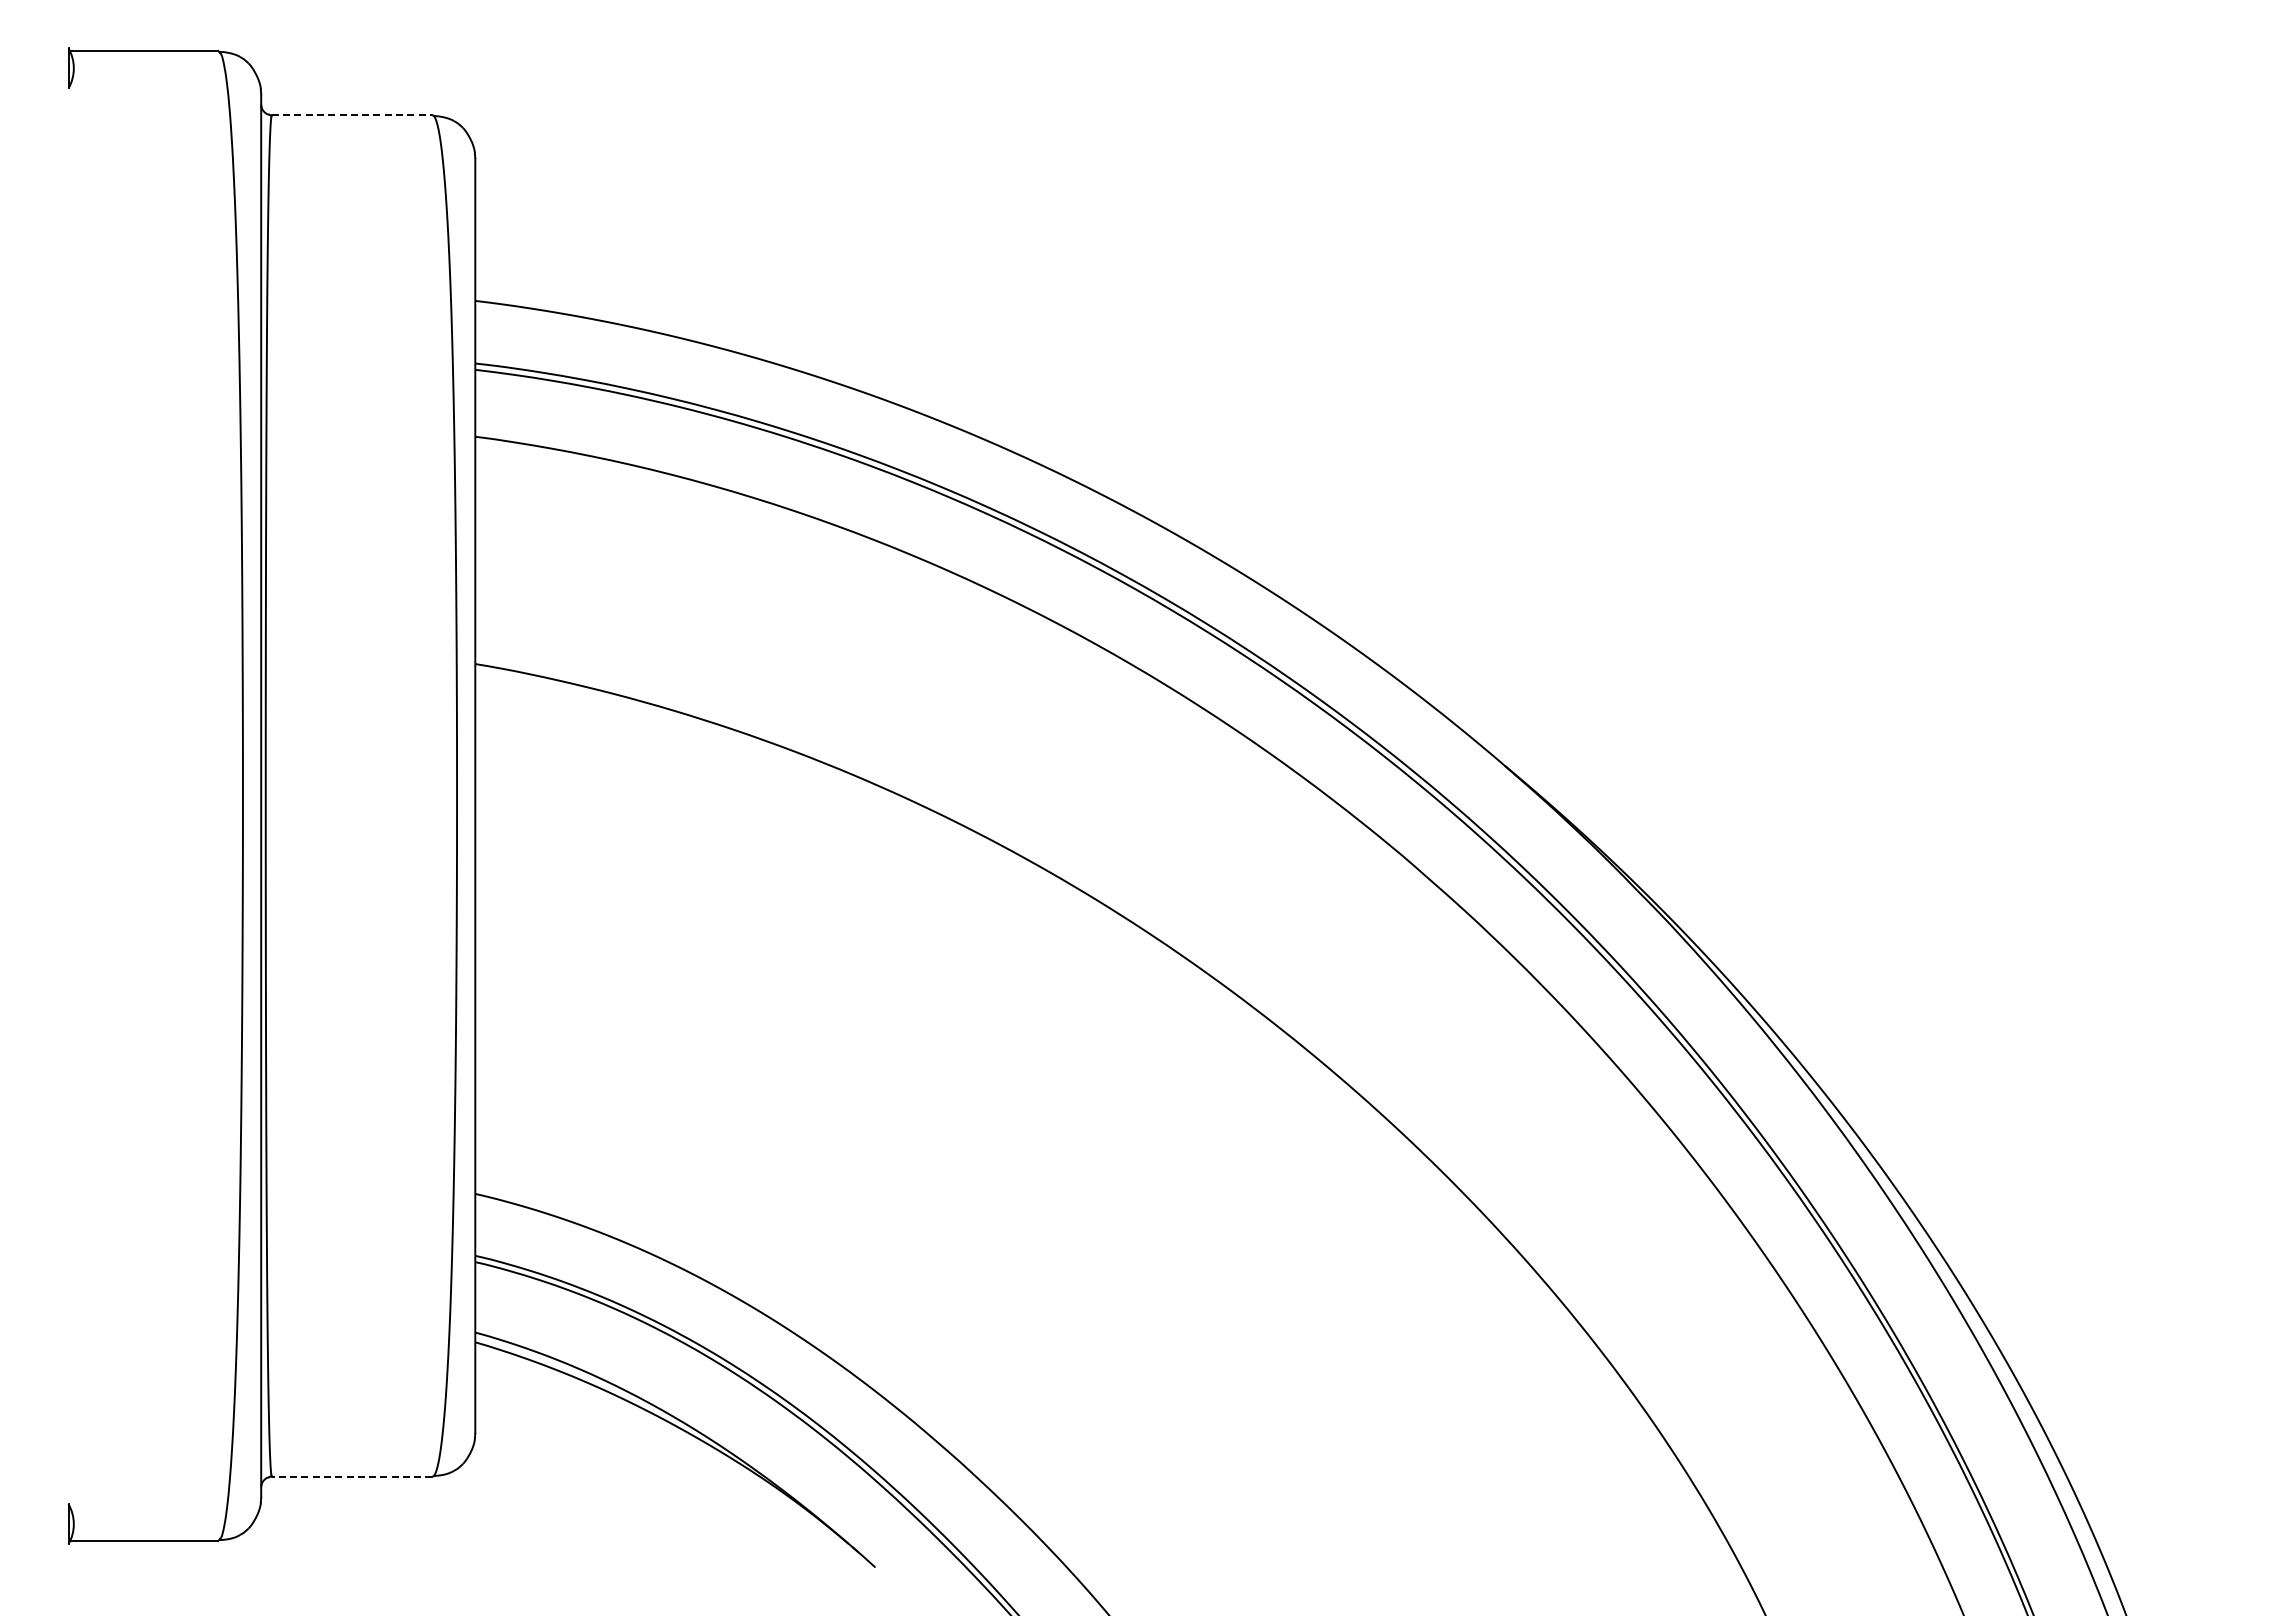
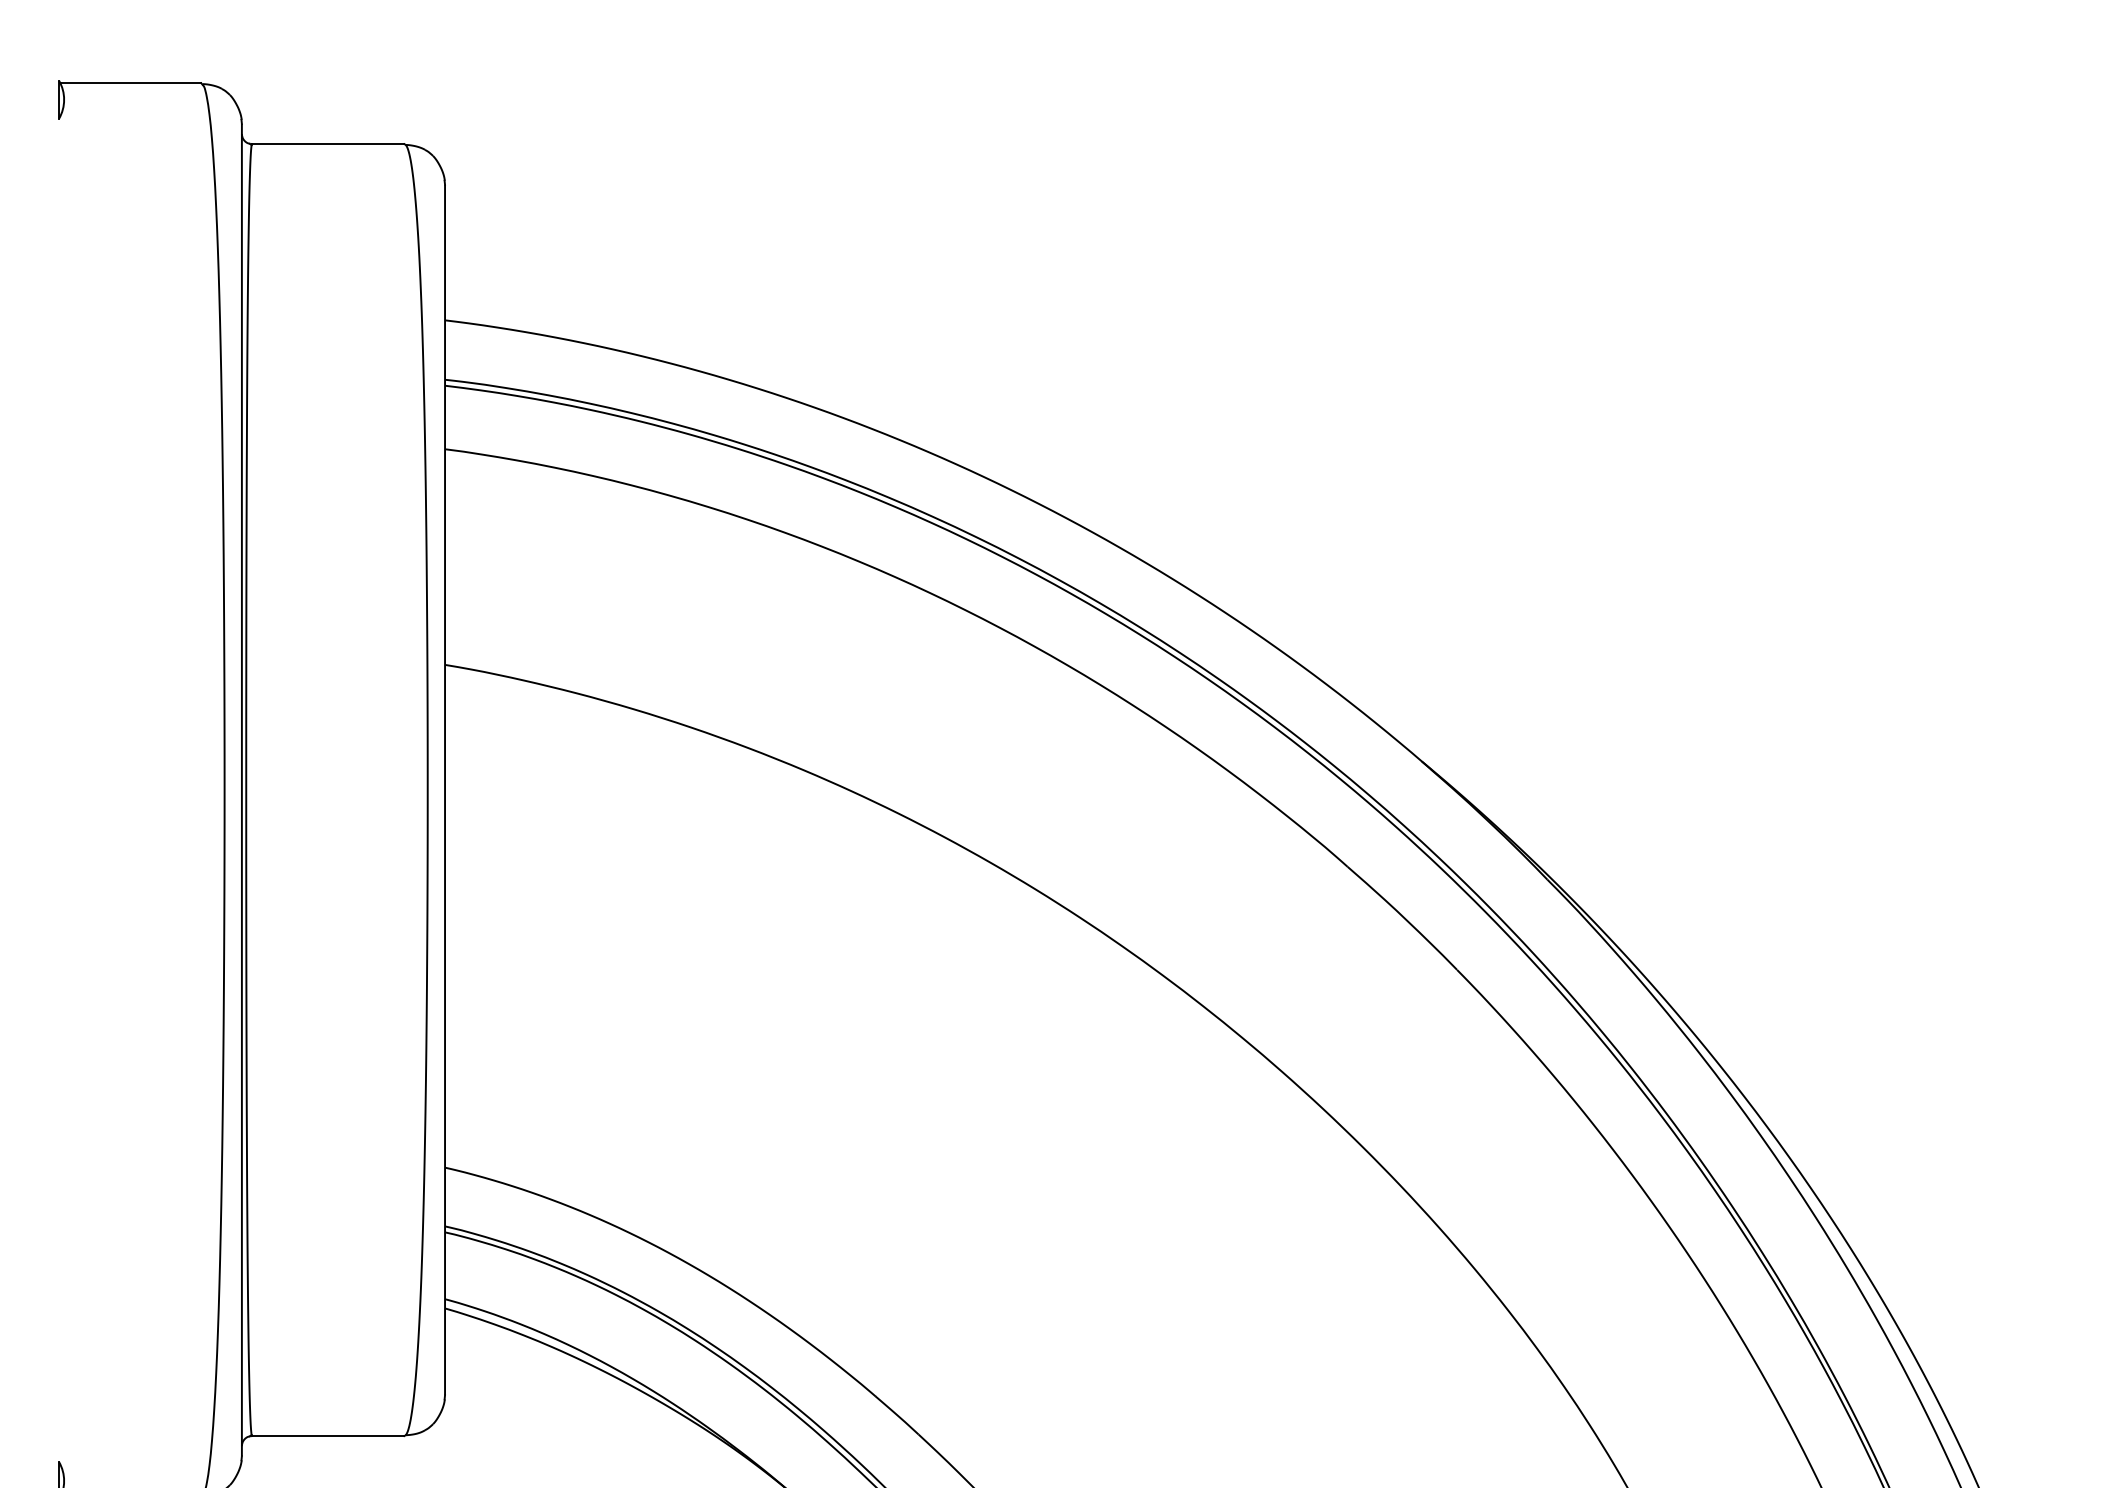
line: (352, 115) -> (328, 144), dashed -> solid
line: (351, 1476) -> (327, 1435), dashed -> solid

